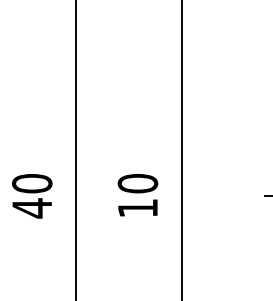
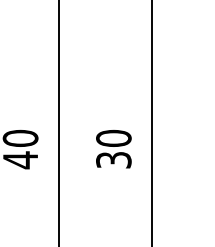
text: (137, 208) -> (113, 160), 10 -> 30

